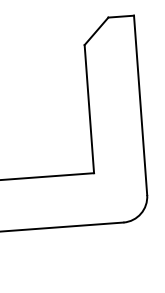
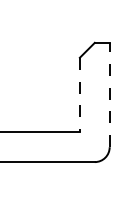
line: (140, 104) -> (109, 94), solid -> dashed
line: (88, 109) -> (79, 95), solid -> dashed

